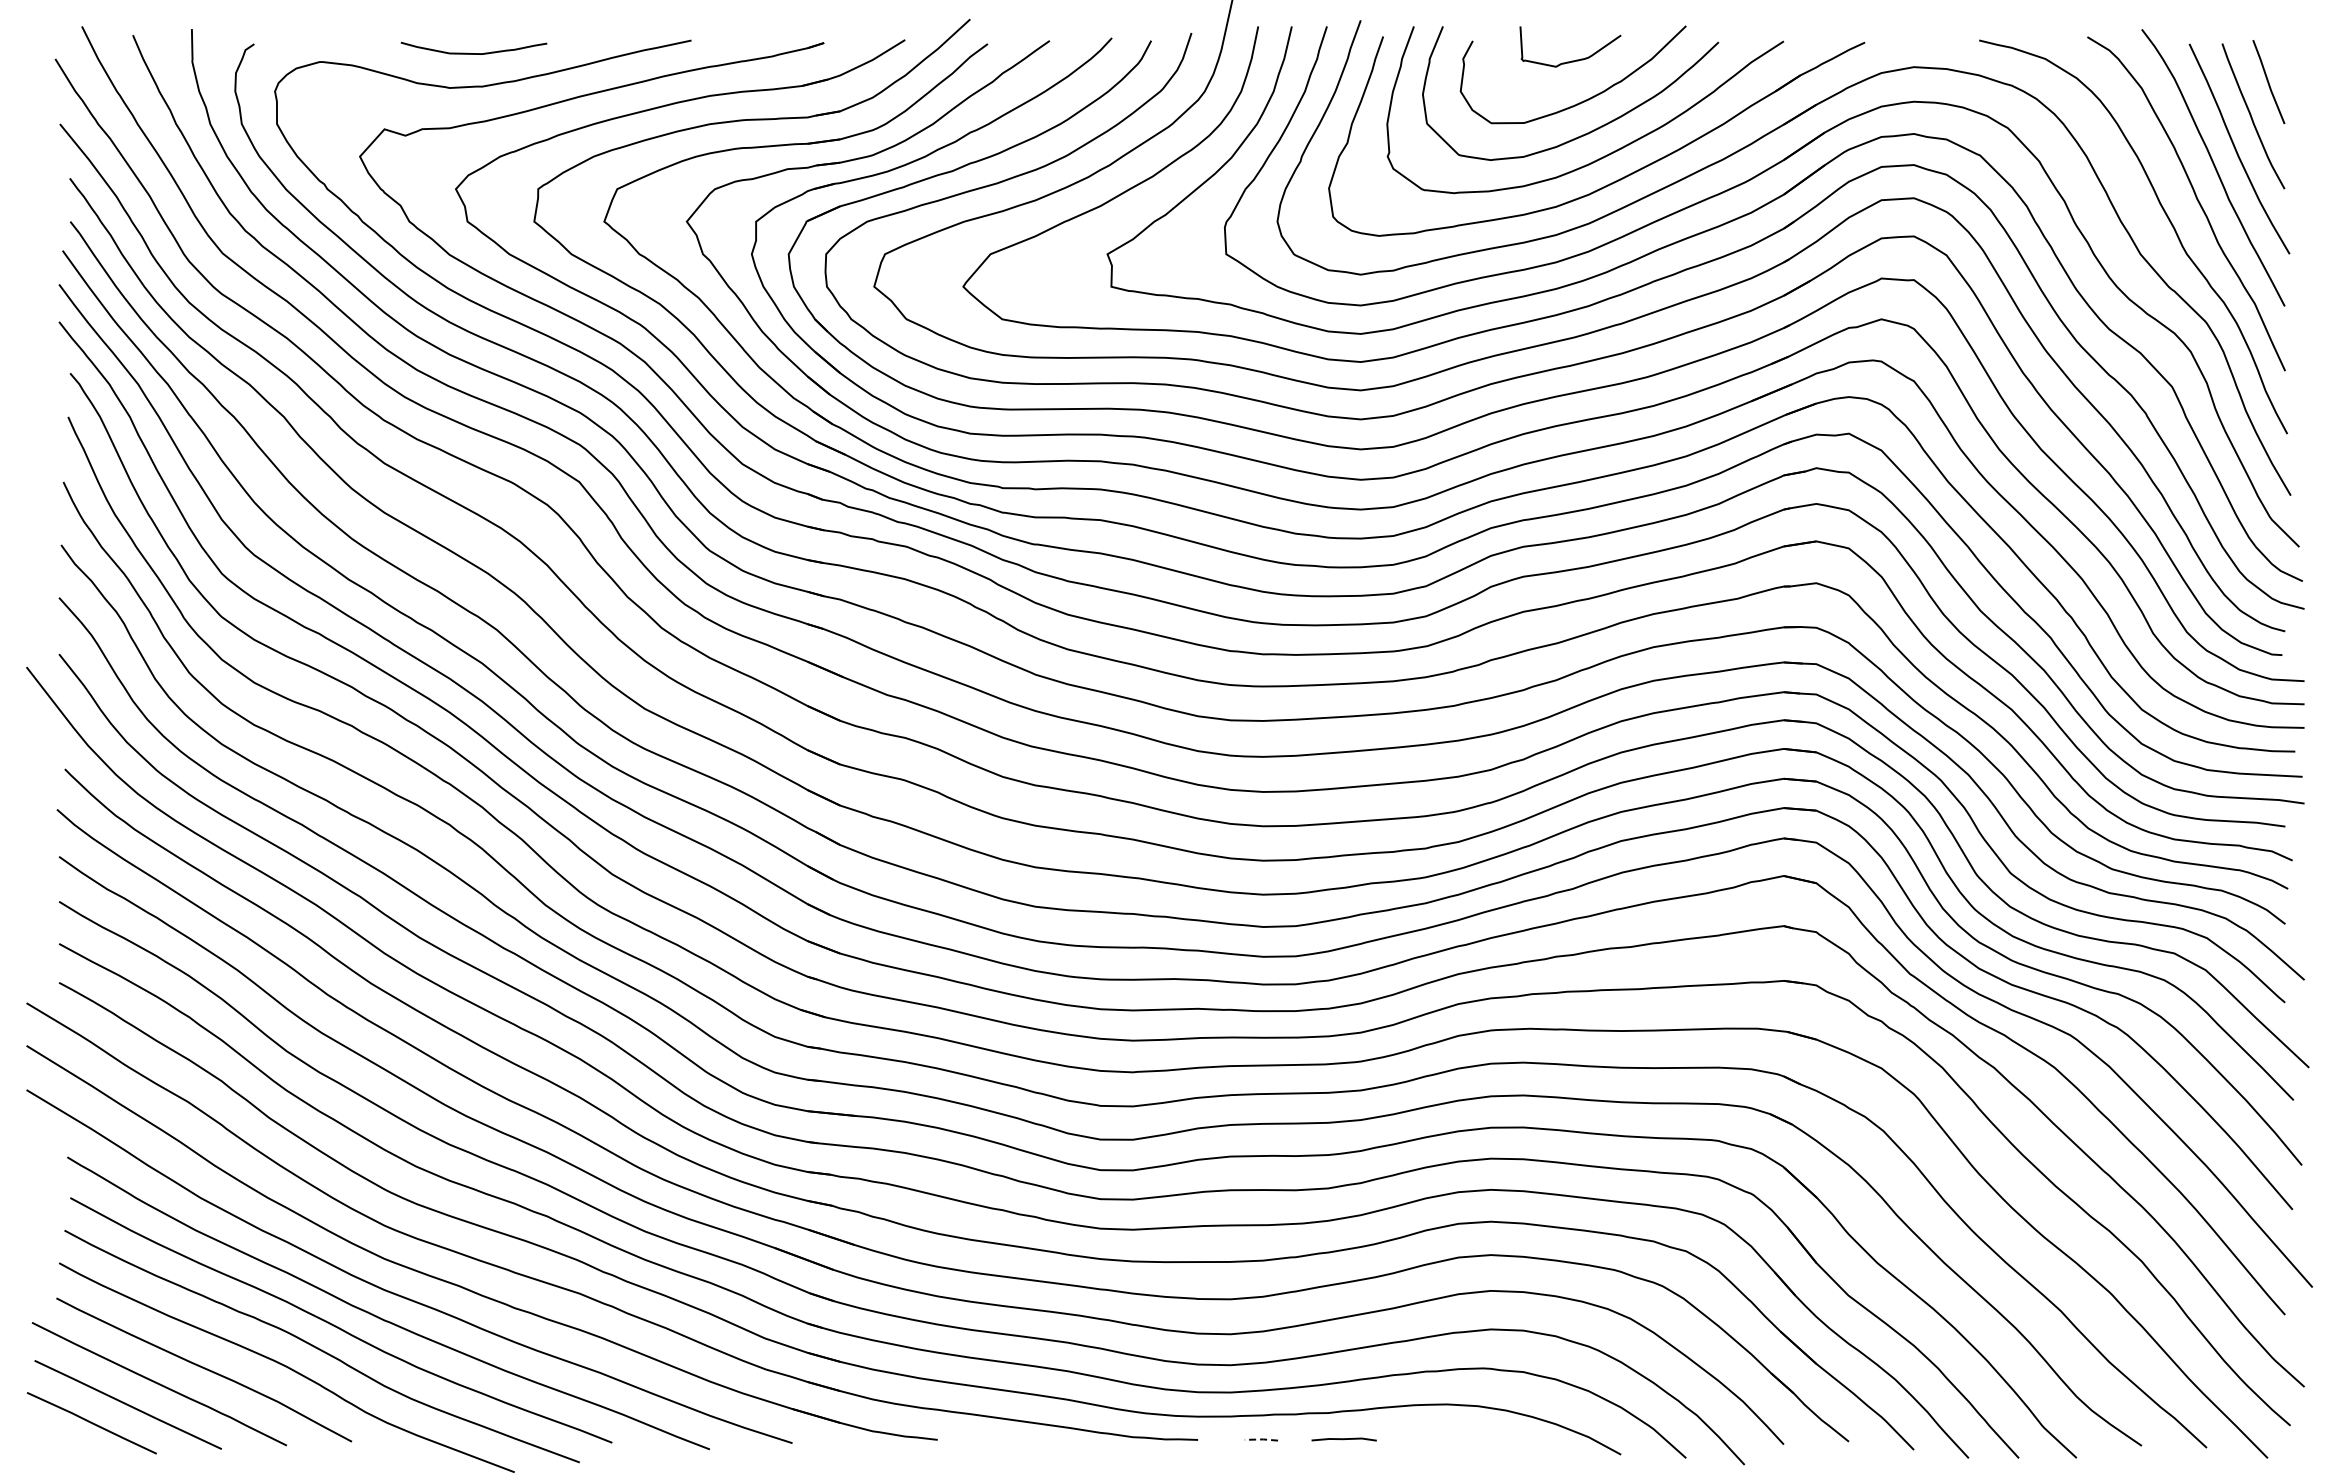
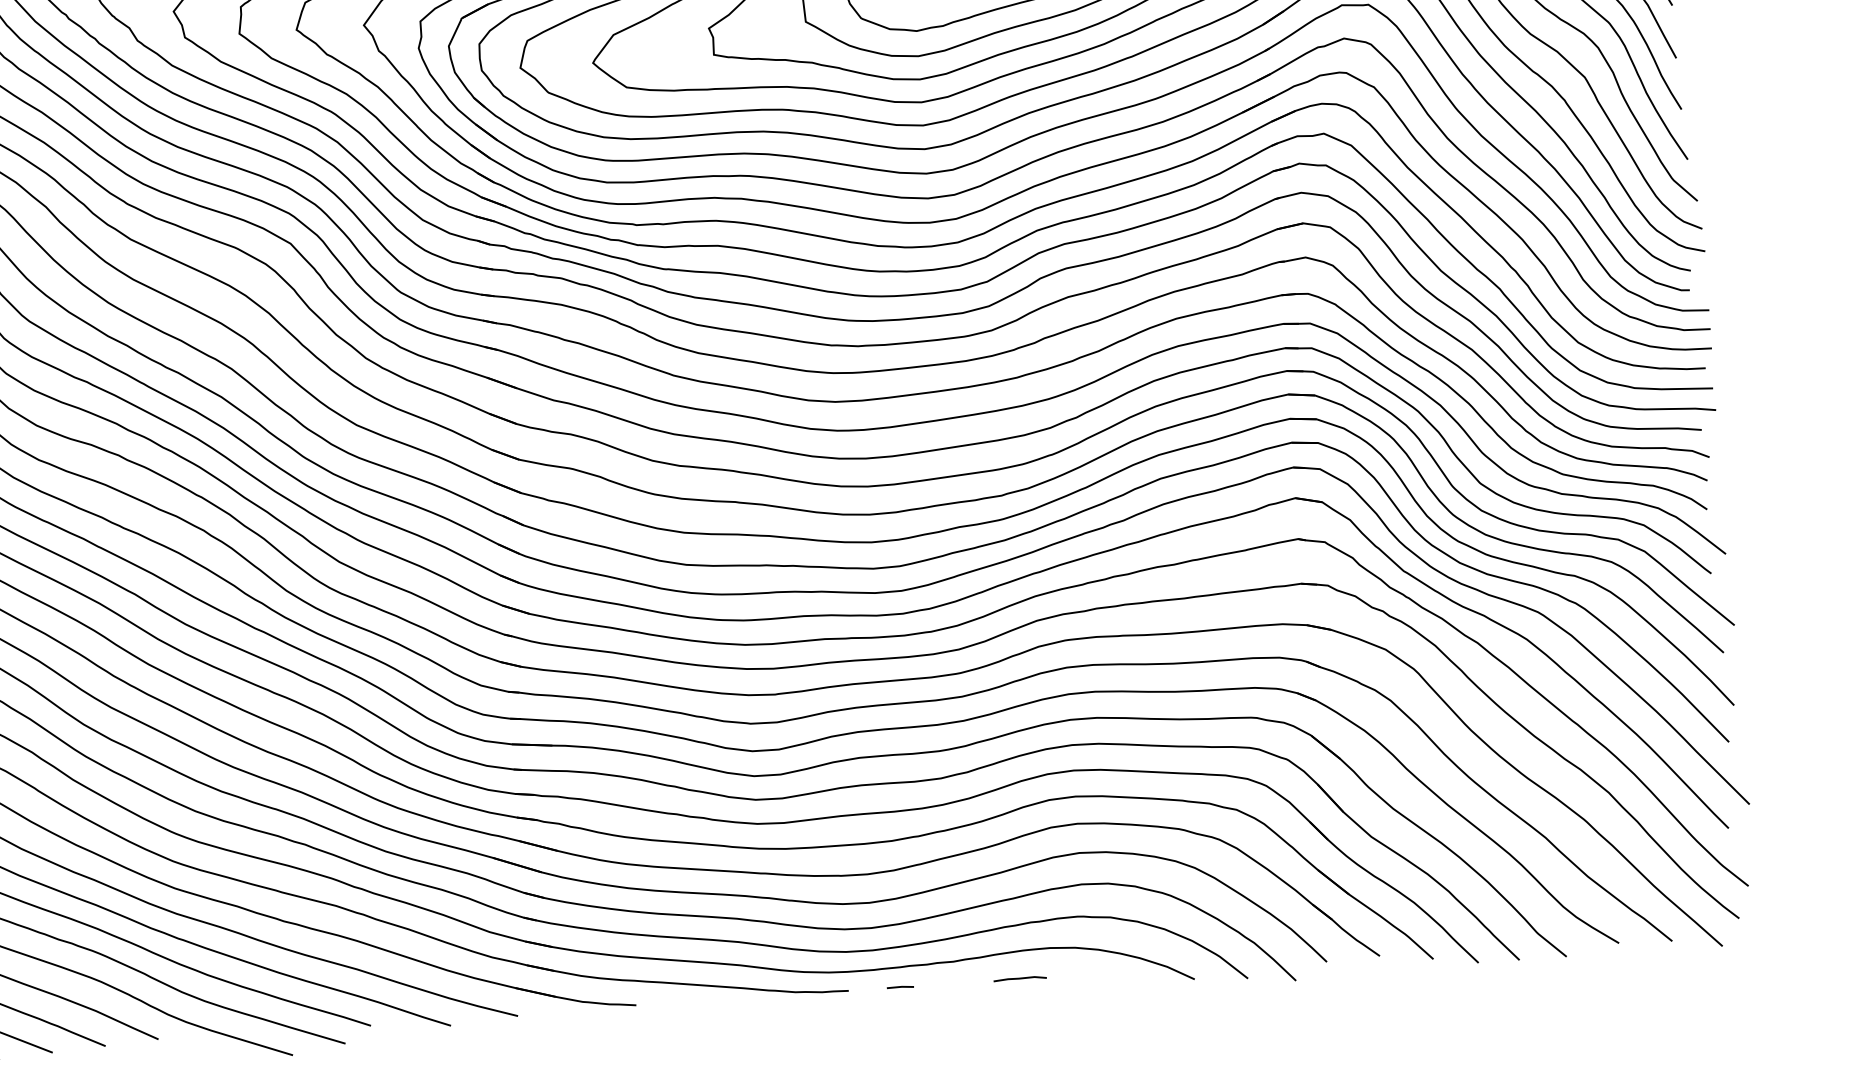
line: (1261, 1439) -> (900, 986), dashed -> solid
line: (1343, 1439) -> (1019, 978), moved

